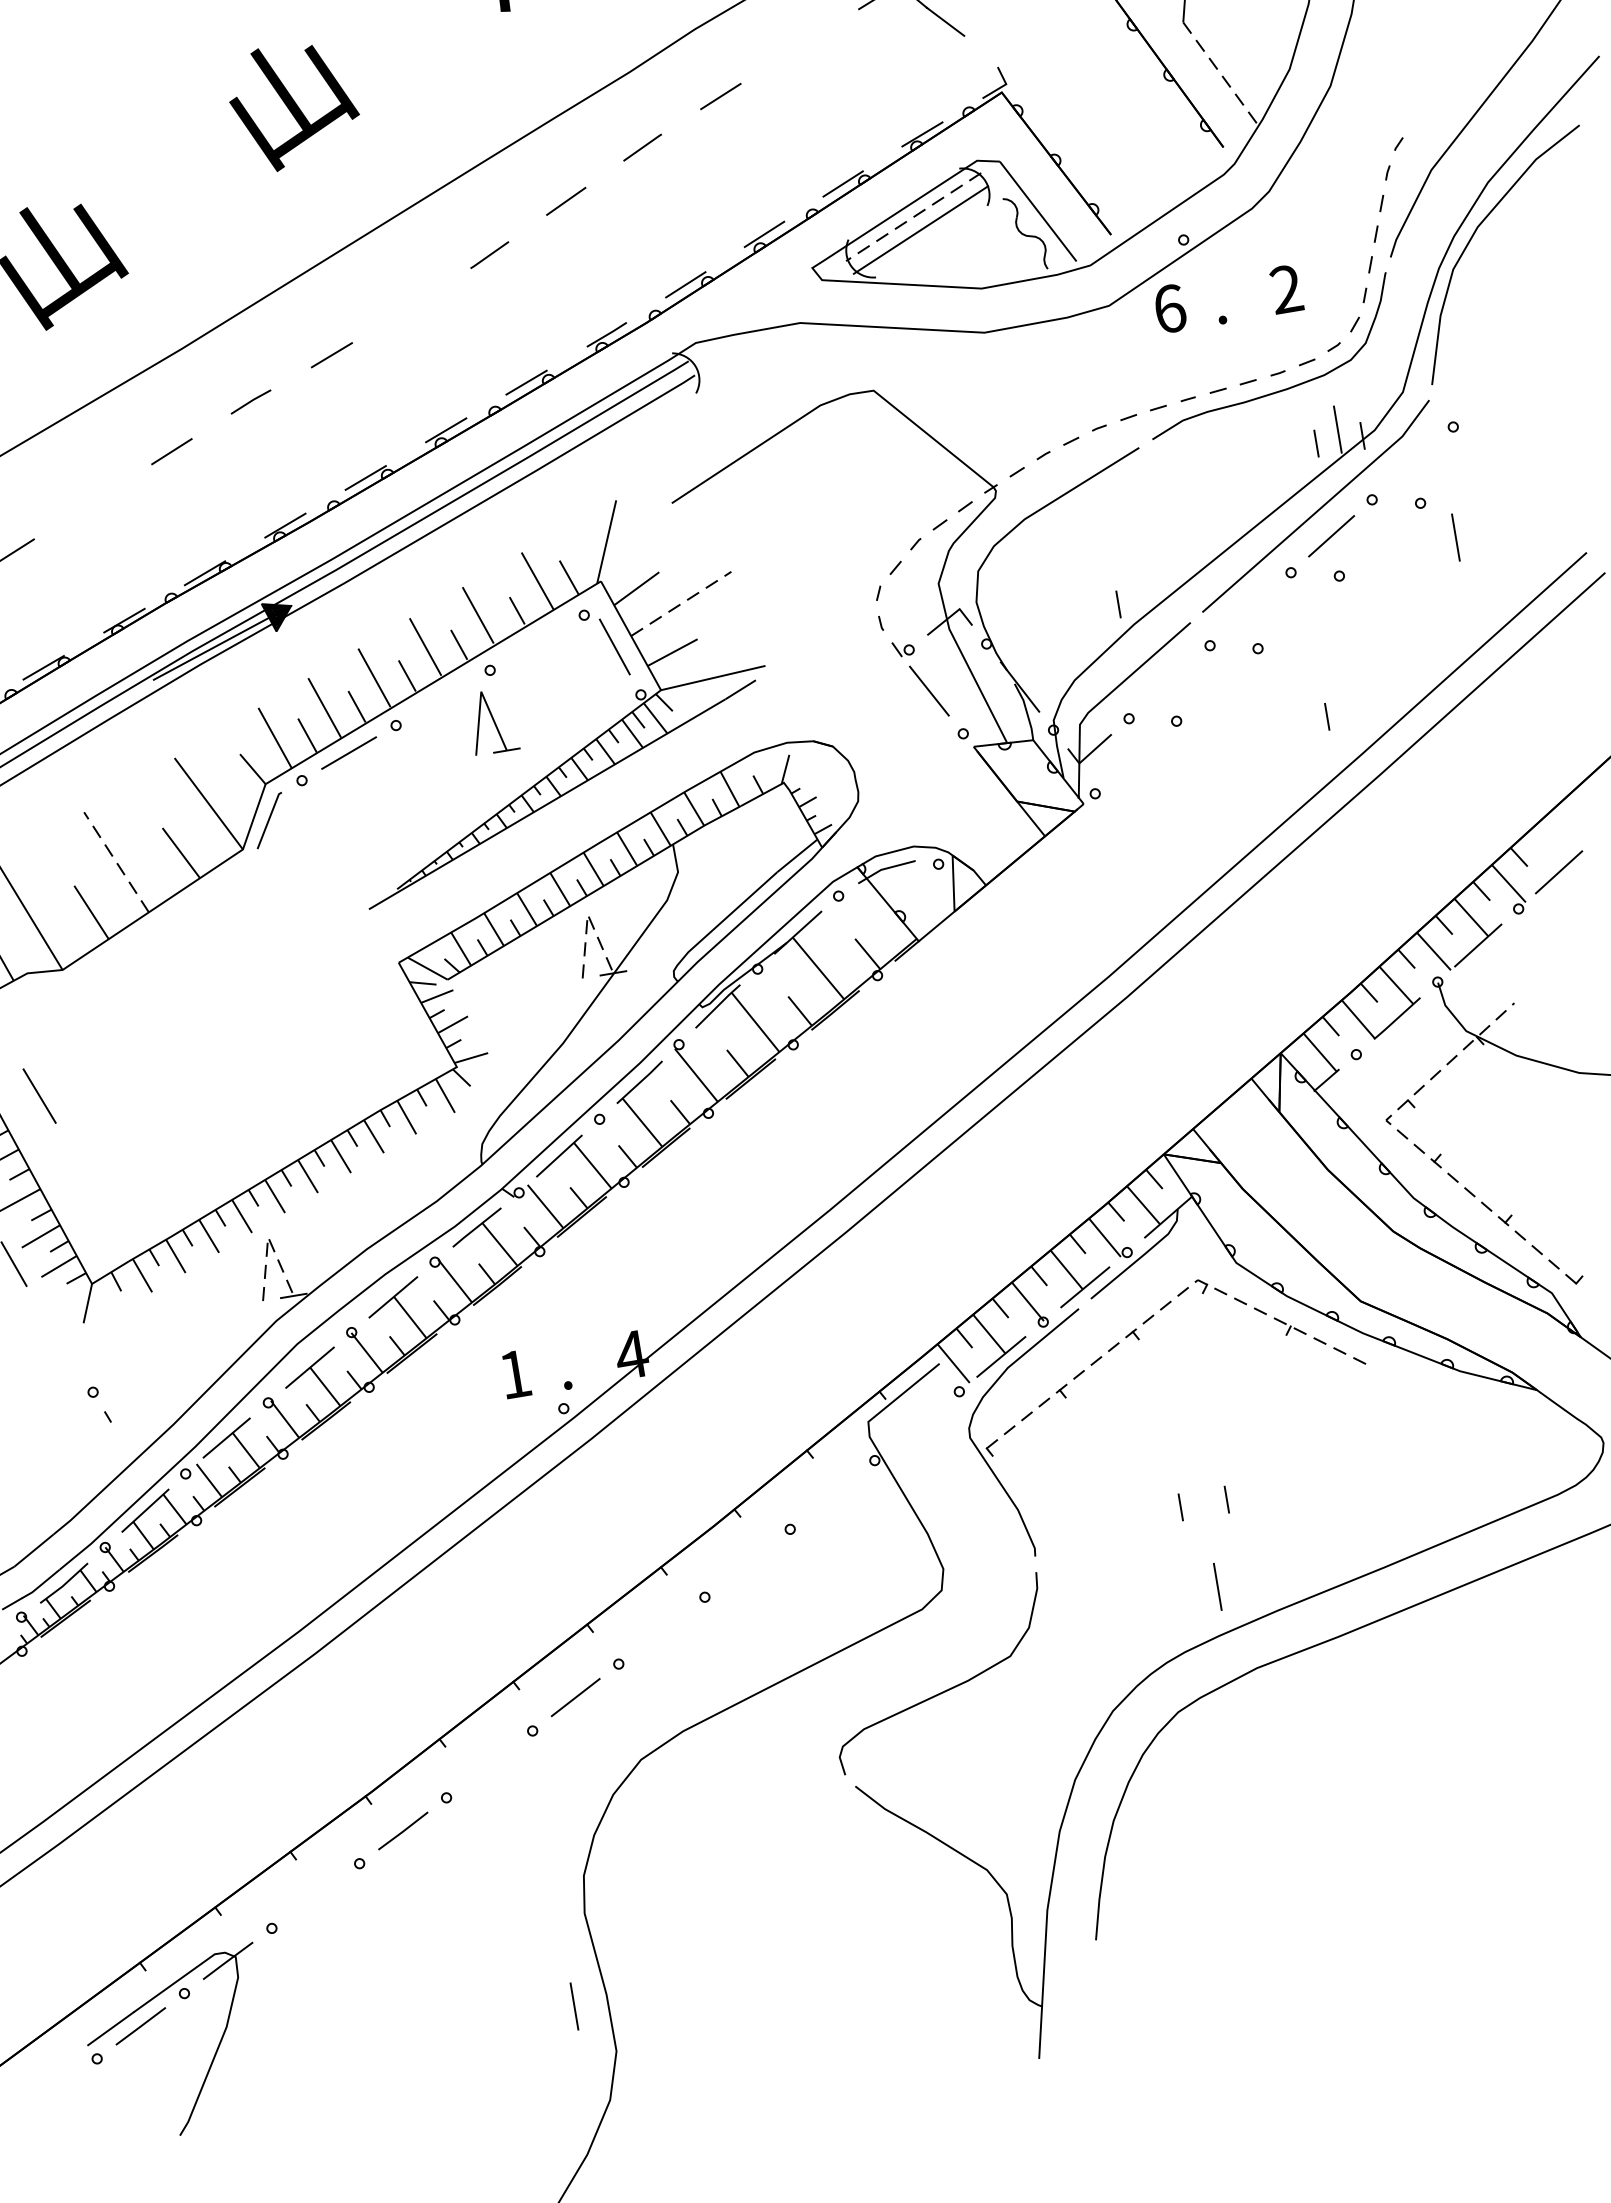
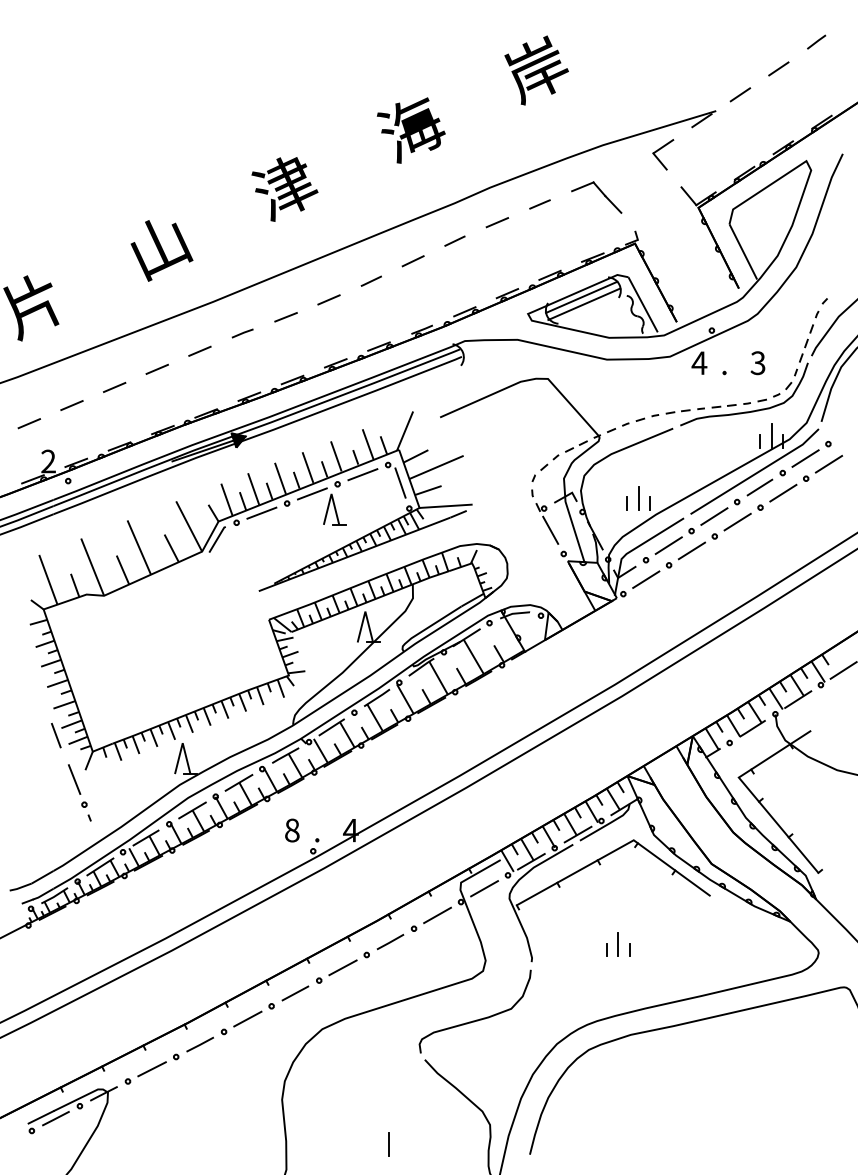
line: (798, 46) -> (539, 204), added
line: (1220, 72) -> (743, 251), dashed -> solid
text: (288, 103) -> (285, 190), 山 -> 津
line: (913, 217) -> (581, 297), dashed -> solid
text: (1285, 290) -> (757, 363), 2 -> 3
line: (410, 305) -> (328, 299), added
text: (1169, 309) -> (699, 363), 6 -> 4
line: (1412, 463) -> (805, 458), added
line: (1459, 465) -> (828, 463), added
line: (91, 500) -> (156, 368), added
line: (1455, 537) -> (638, 498), moved
line: (1380, 538) -> (783, 492), added
line: (681, 604) -> (436, 467), dashed -> solid
line: (1250, 608) -> (714, 516), added
line: (1298, 611) -> (737, 521), added
line: (536, 642) -> (362, 474), added
line: (1168, 682) -> (668, 545), added
line: (1216, 684) -> (691, 550), added
line: (441, 697) -> (311, 493), added
line: (1326, 717) -> (626, 503), moved
line: (1136, 756) -> (646, 579), added
line: (116, 862) -> (139, 547), dashed -> solid
line: (587, 914) -> (365, 611), dashed -> solid
line: (39, 1095) -> (74, 779), moved
line: (1413, 1144) -> (750, 791), dashed -> solid
line: (267, 1237) -> (182, 743), dashed -> solid
line: (1168, 1303) -> (617, 849), dashed -> solid
text: (515, 1374) -> (292, 830), 1 -> 8
line: (916, 1425) -> (484, 888), added
line: (832, 1495) -> (437, 915), added
line: (747, 1564) -> (390, 942), added
line: (1215, 1586) -> (617, 944), moved
line: (660, 1630) -> (342, 967), added
line: (488, 1763) -> (247, 1018), added
line: (314, 1896) -> (151, 1069), added
line: (574, 2006) -> (388, 1144), moved

